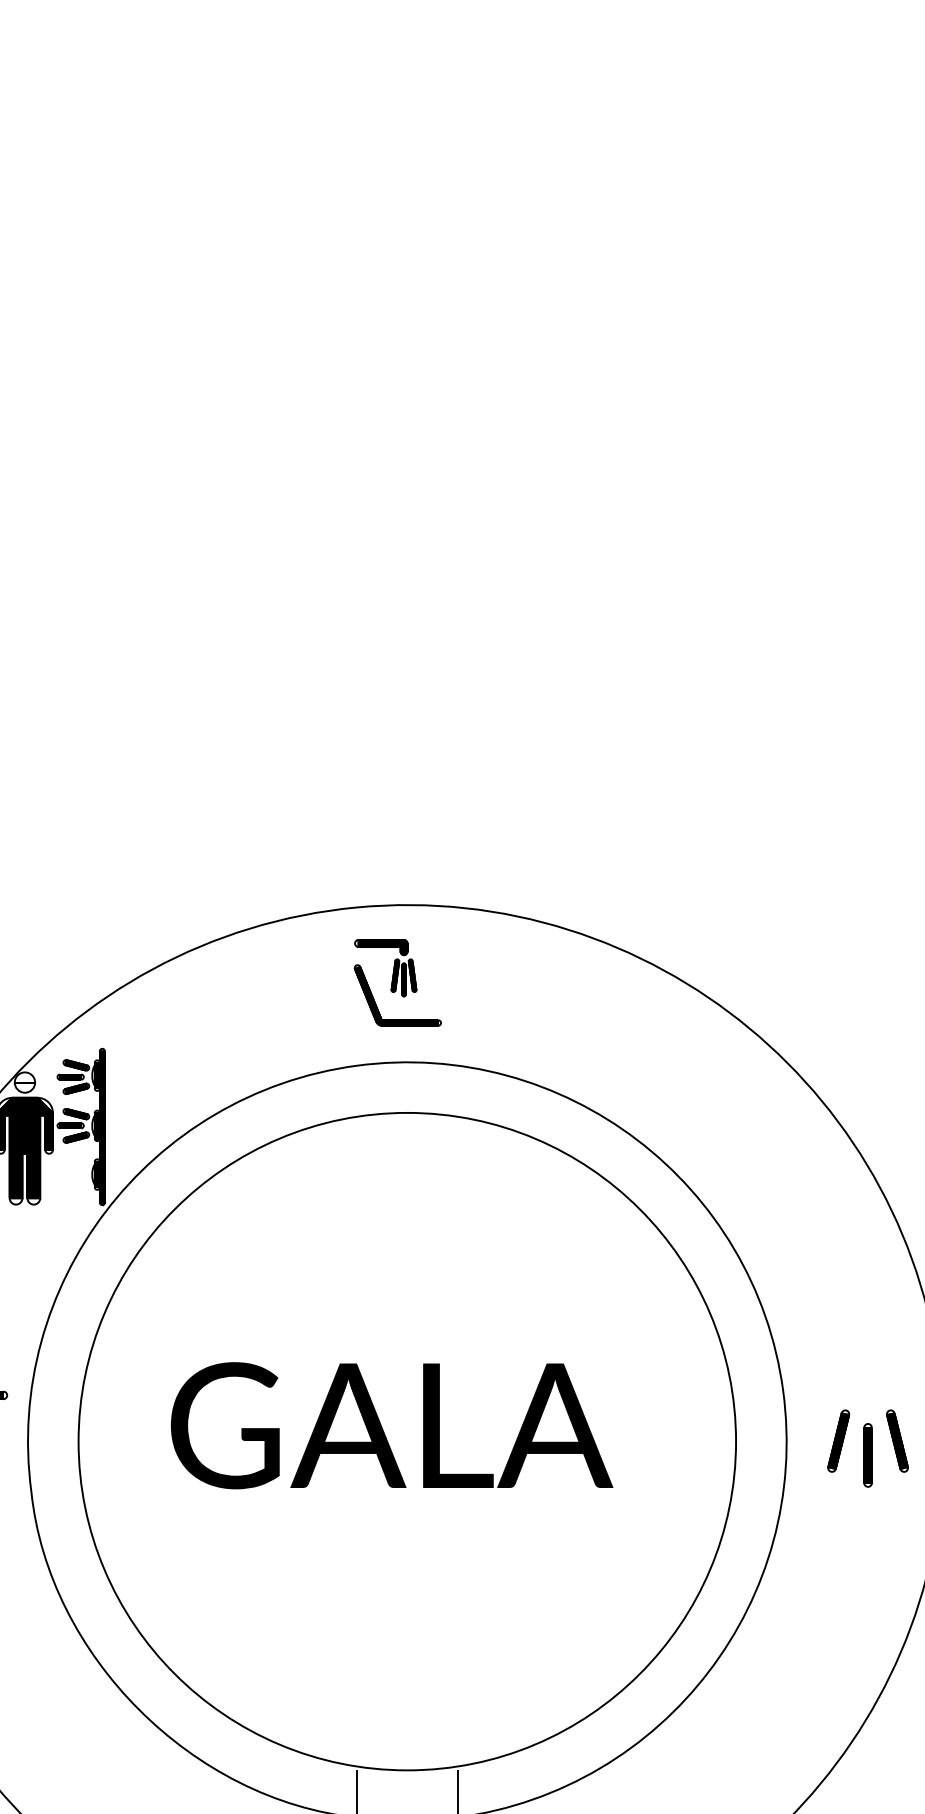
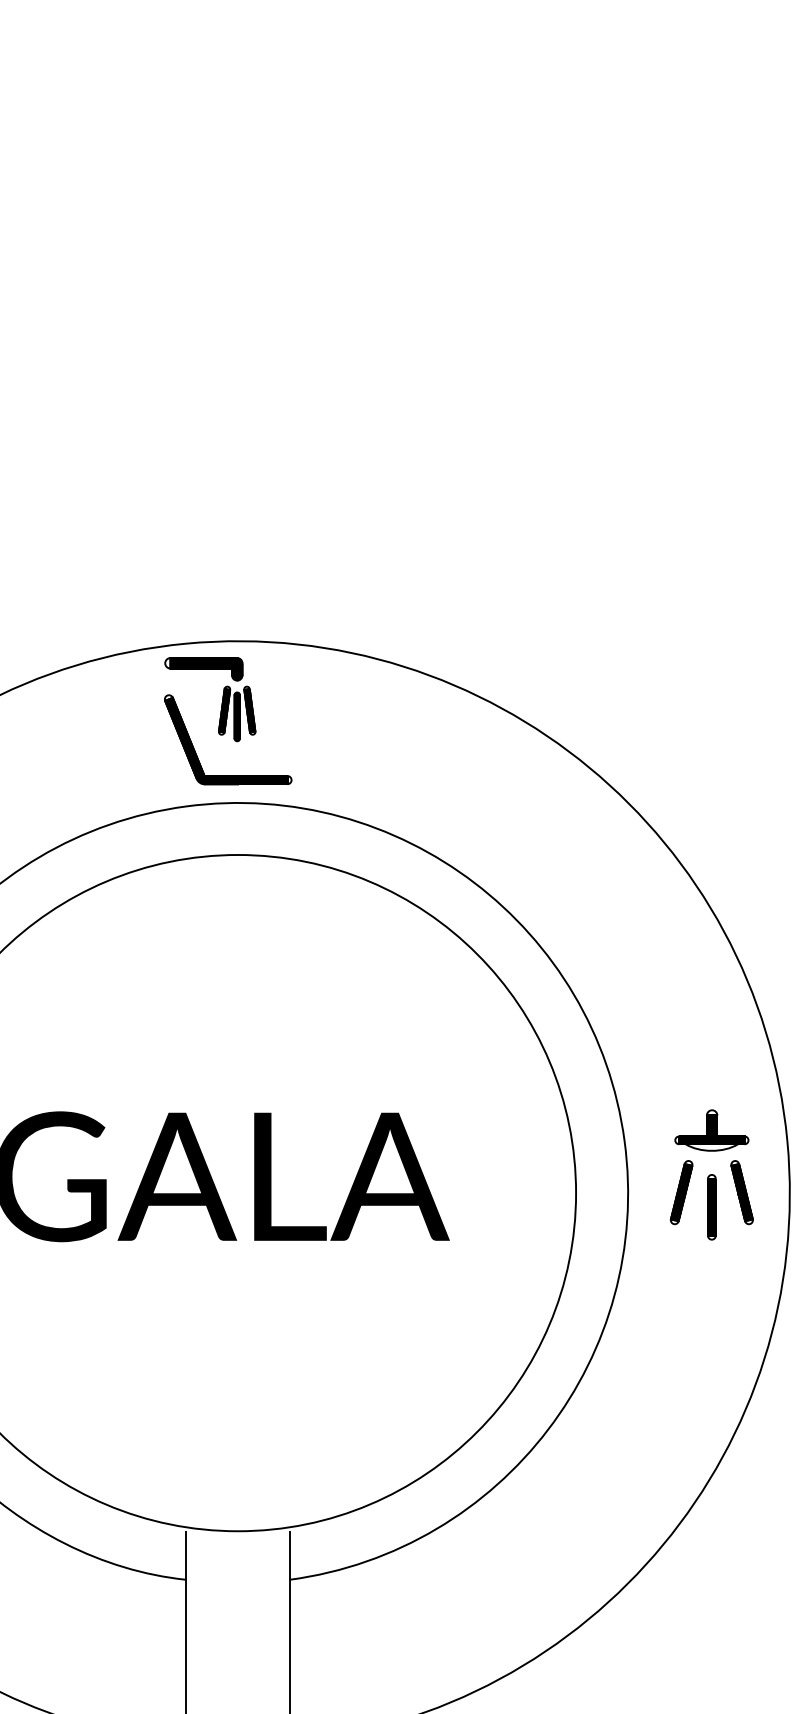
part: (397, 982) -> (227, 720), size x1.43
part: (867, 1380) -> (711, 1130), added

